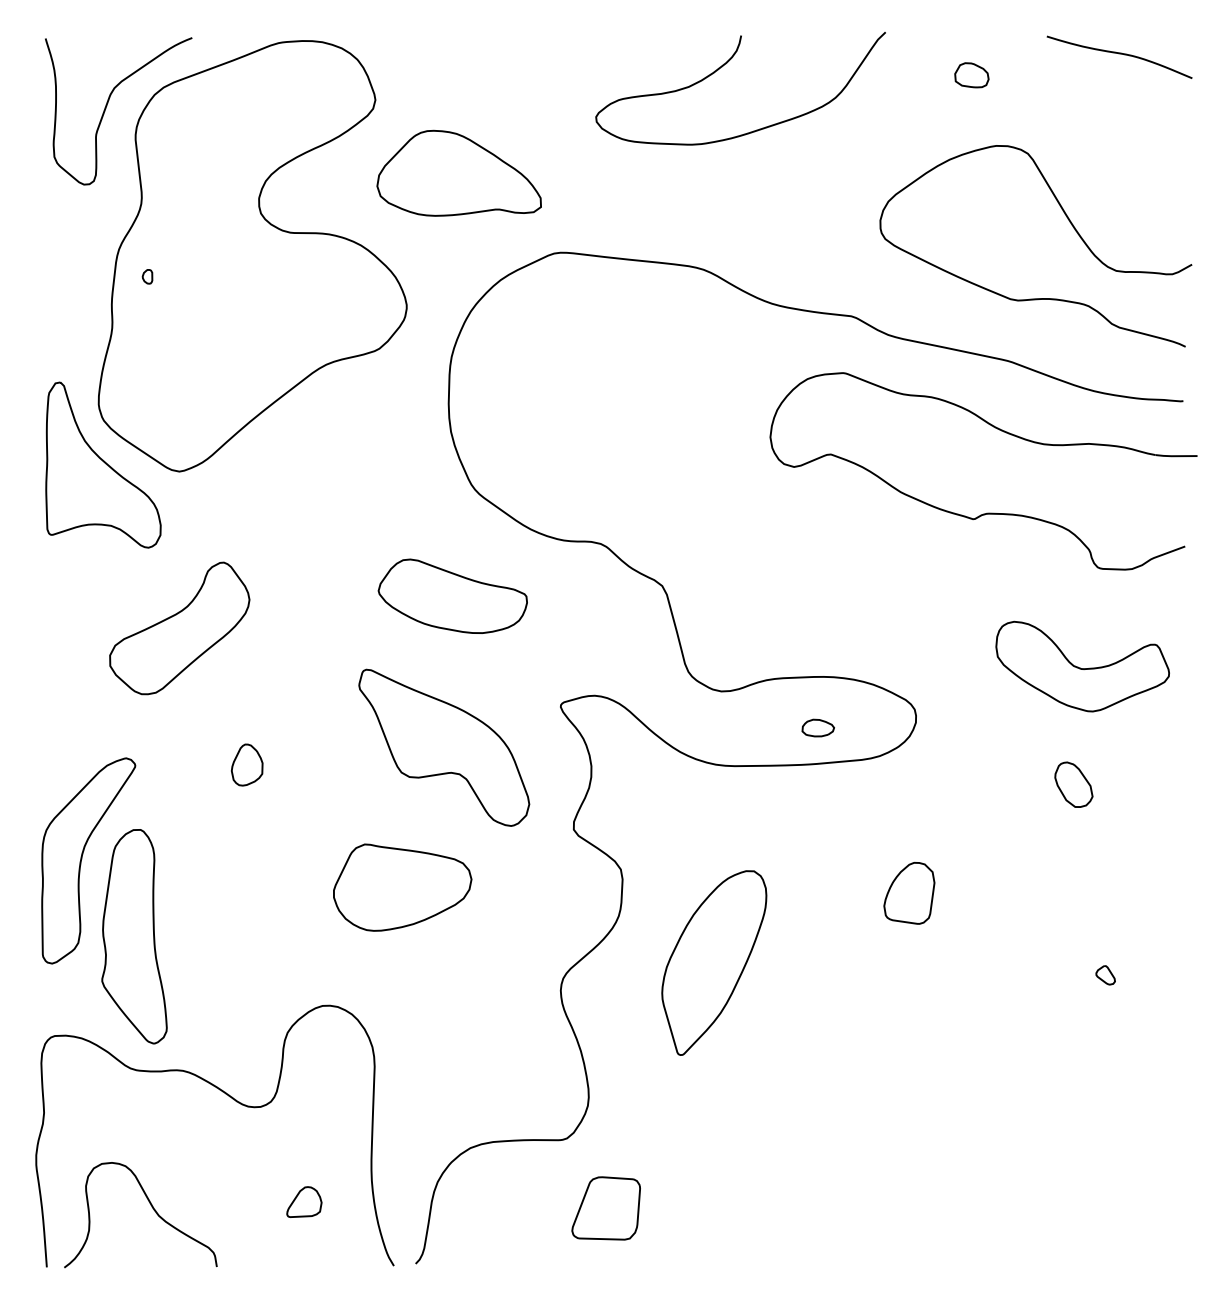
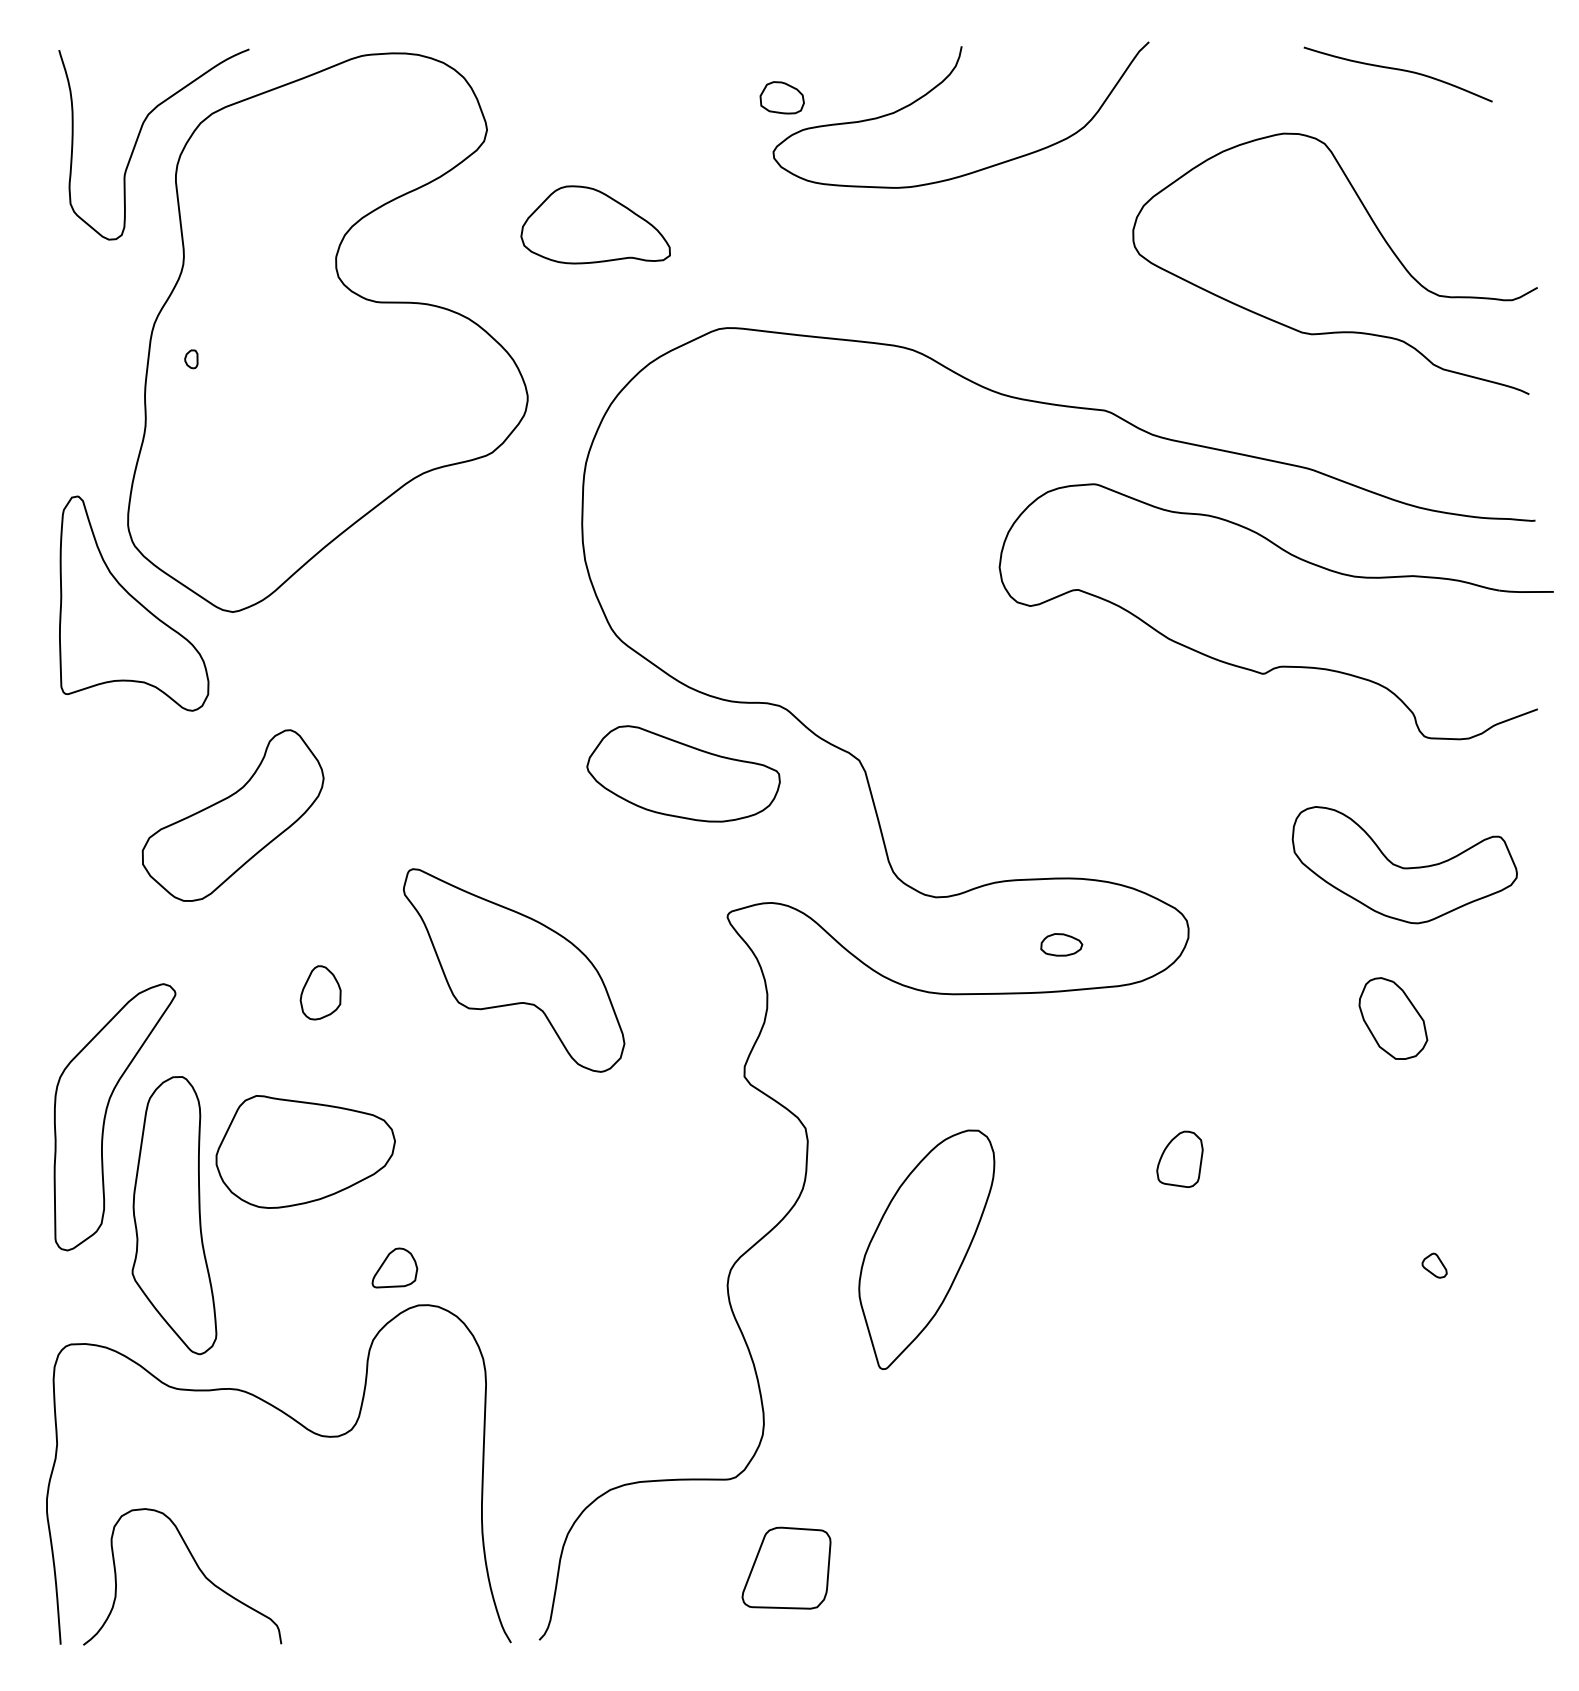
curve: (1119, 54) -> (1398, 70), moved
part: (971, 75) -> (781, 98), moved
part: (458, 172) -> (594, 223), size x0.7
curve: (1069, 222) -> (1378, 233), moved
part: (452, 595) -> (683, 772), moved
part: (444, 747) -> (514, 970), moved
part: (1073, 784) -> (1392, 1018), size x1.4
part: (402, 887) -> (305, 1151), moved
part: (909, 893) -> (1180, 1159), size x0.7
part: (304, 1201) -> (395, 1267), moved

